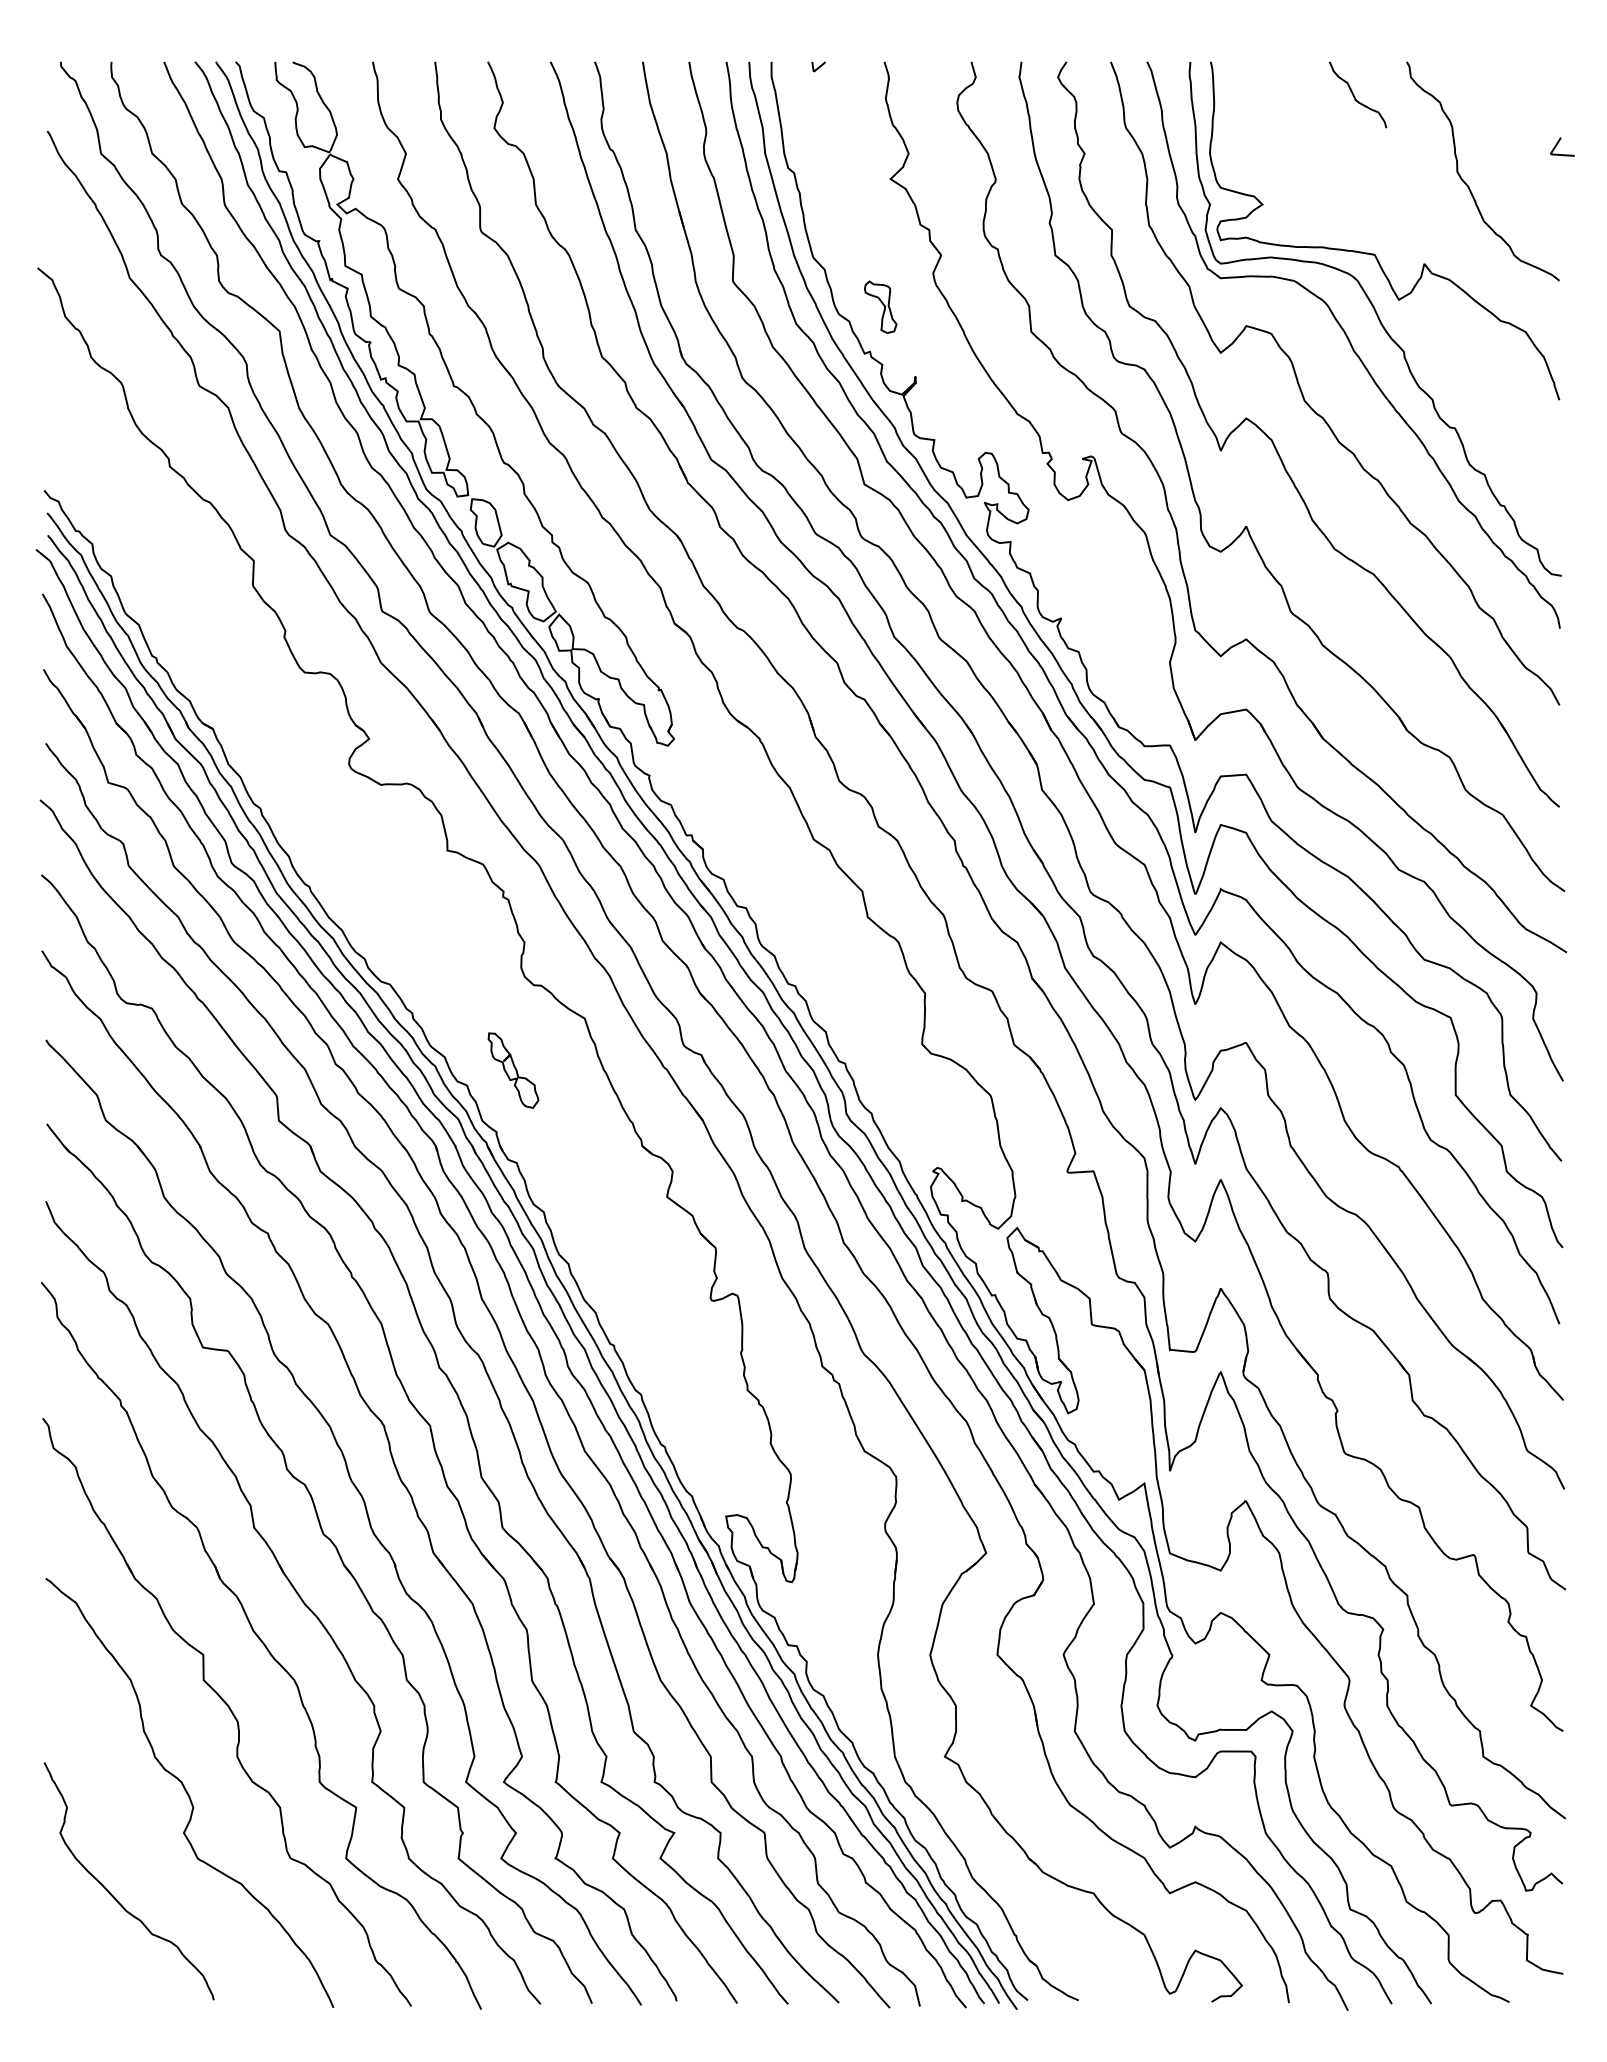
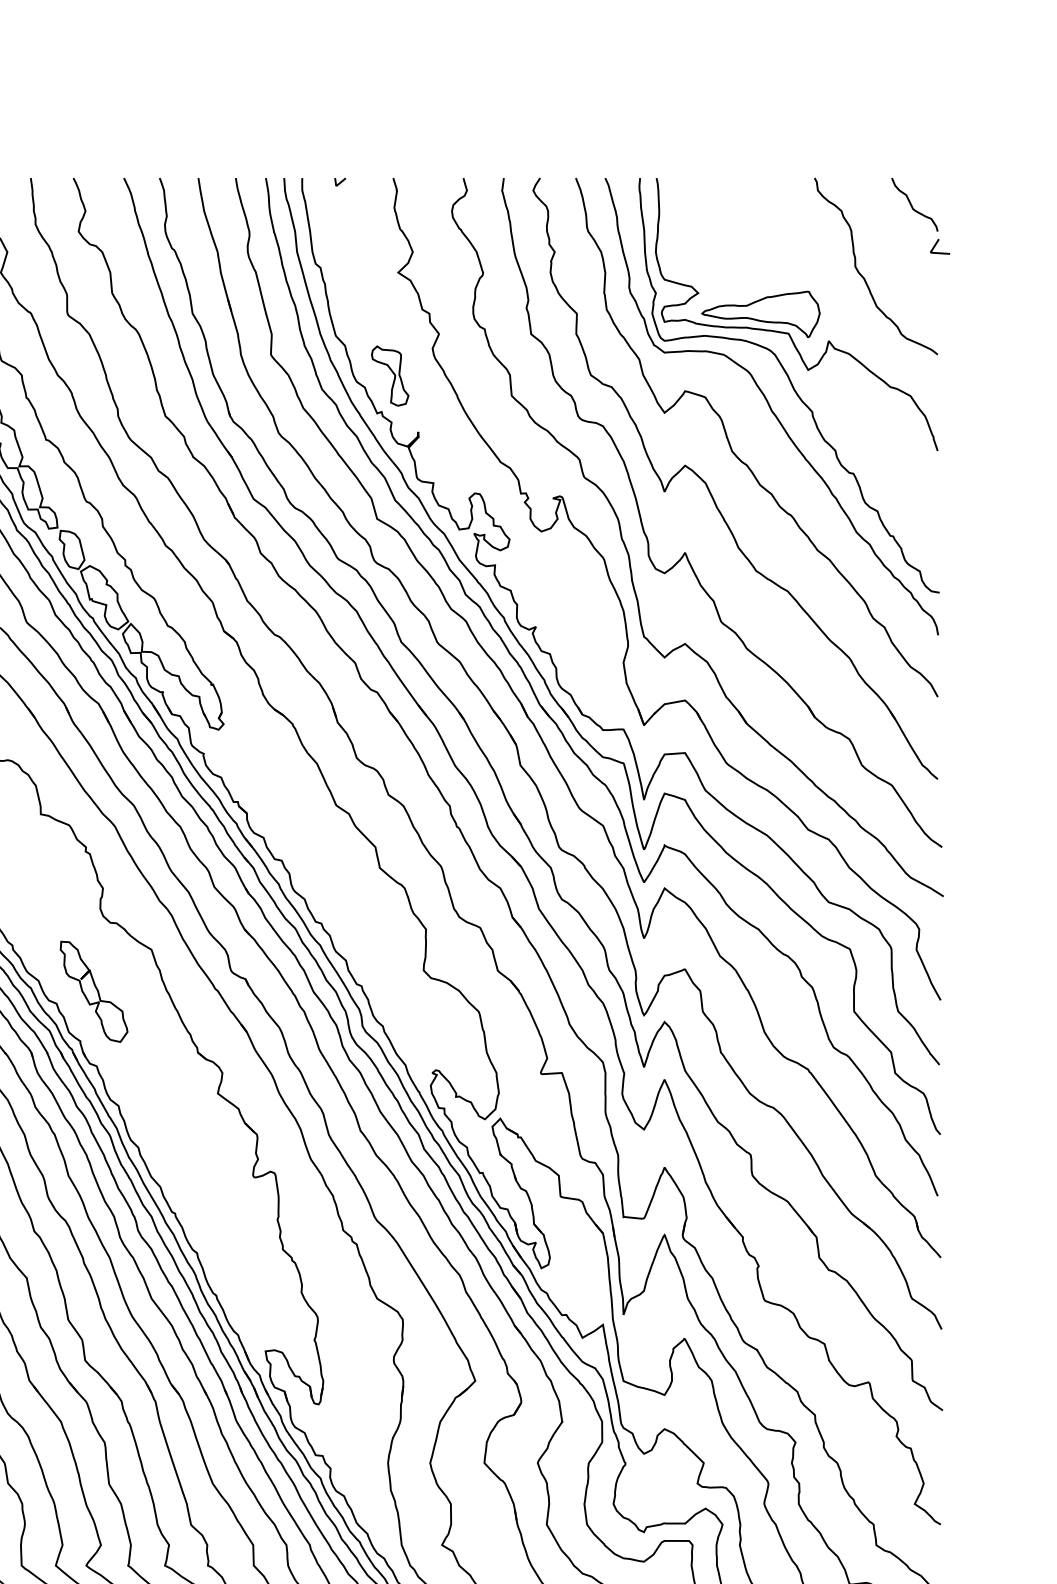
curve: (1355, 96) -> (912, 206), moved
part: (1340, 230) -> (761, 314), added
part: (880, 306) -> (390, 375), size x1.43
part: (513, 1070) -> (94, 991), size x1.67

